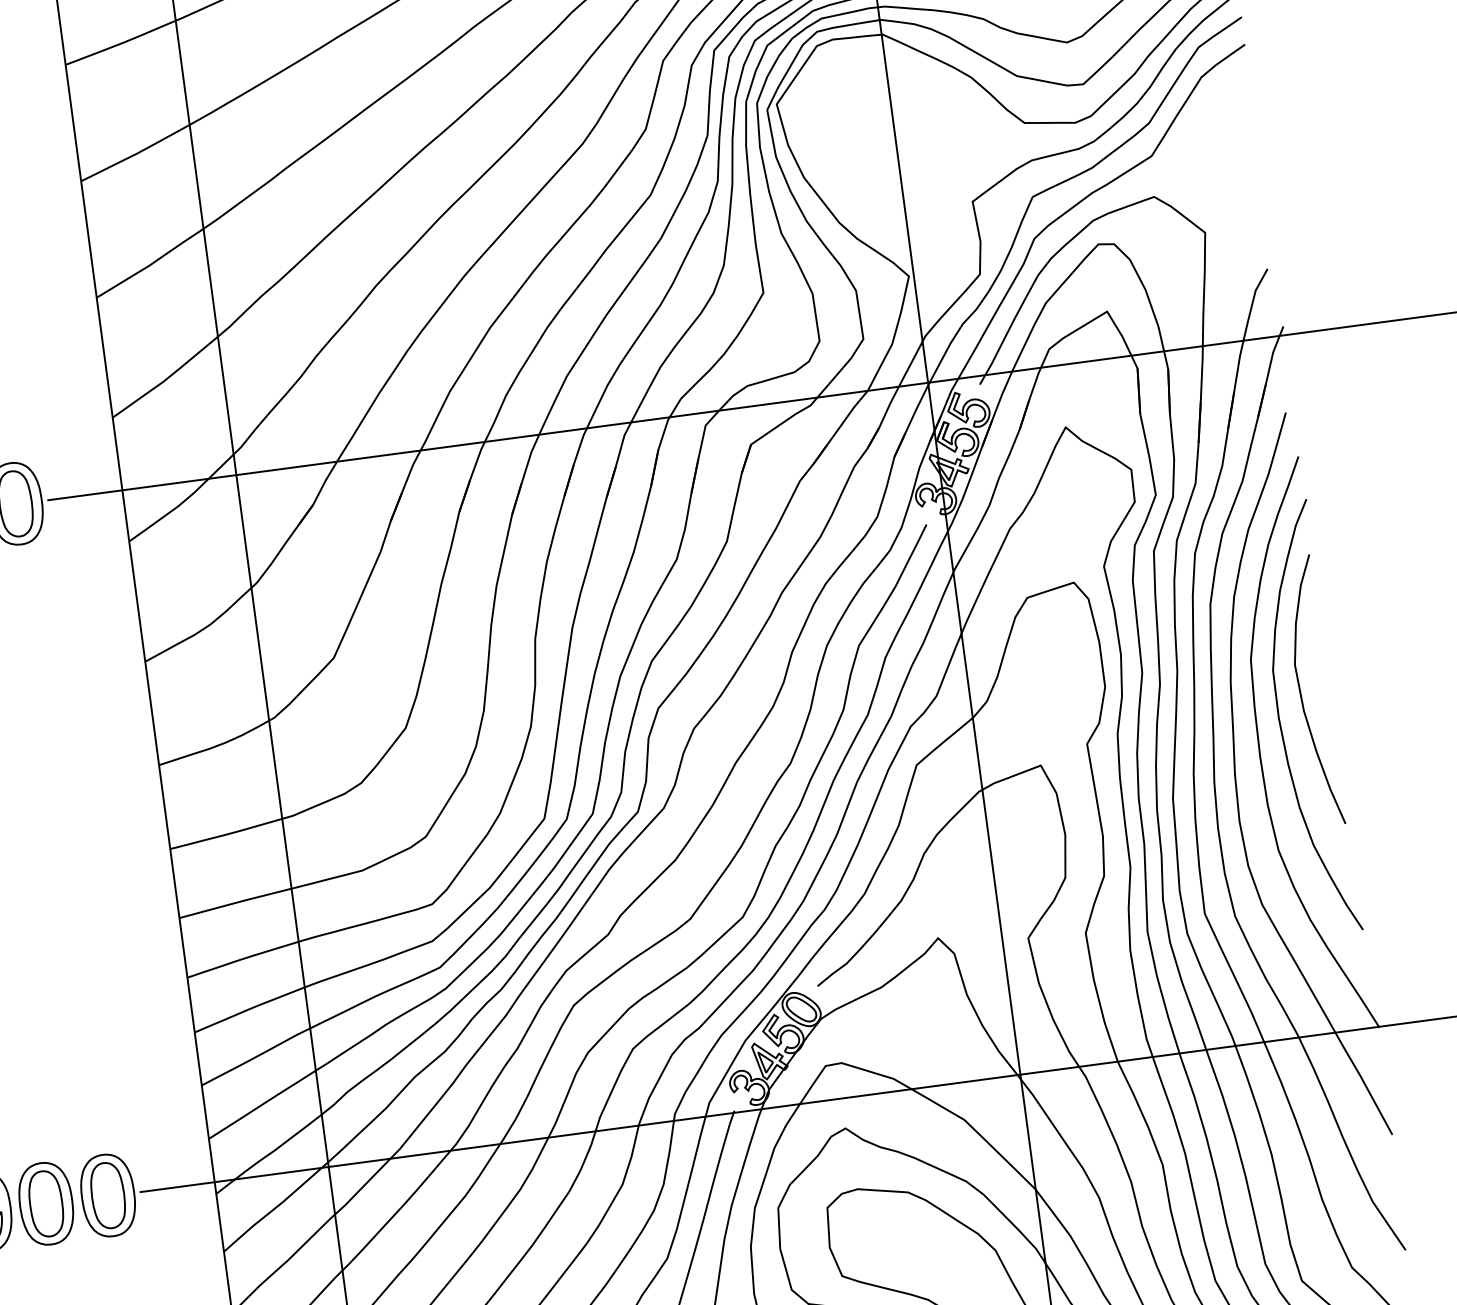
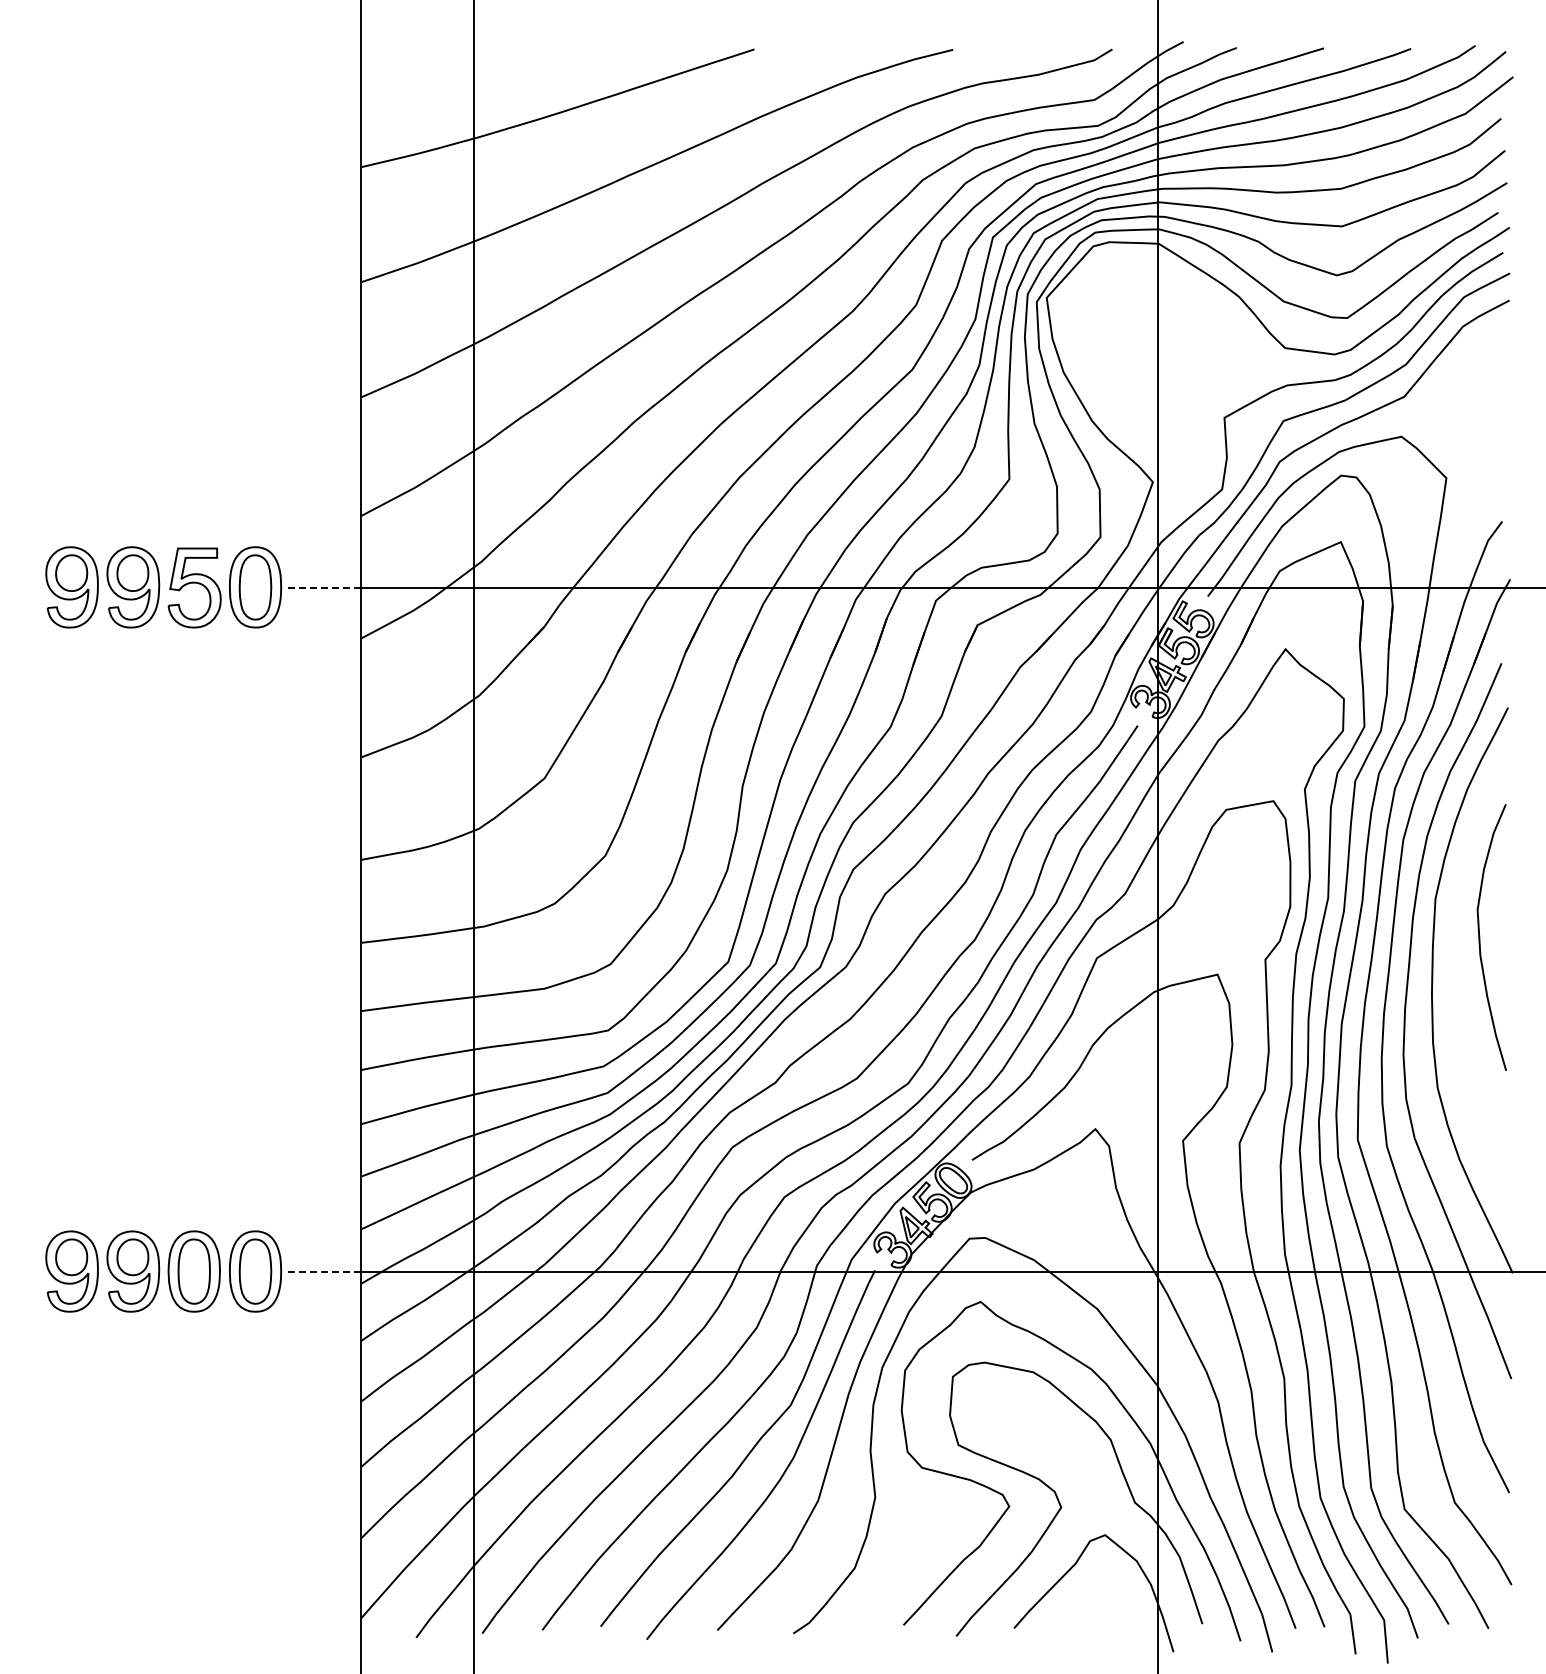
line: (84, 495) -> (323, 588), solid -> dashed
curve: (1280, 722) -> (1456, 963), removed
line: (177, 1187) -> (323, 1272), solid -> dashed

